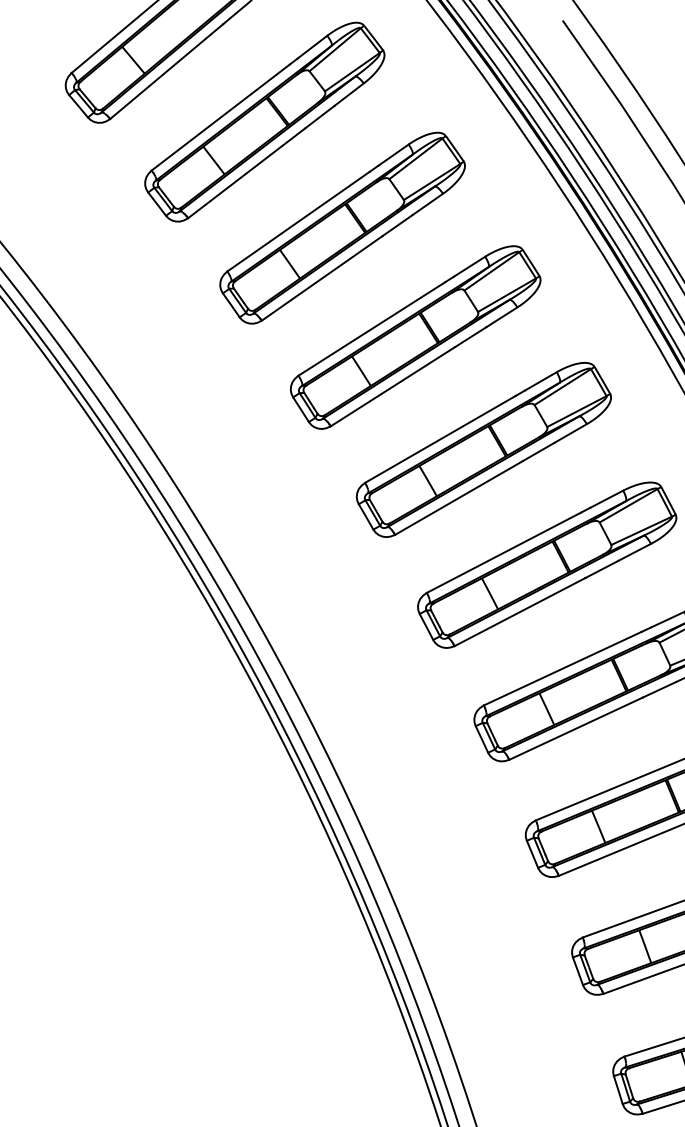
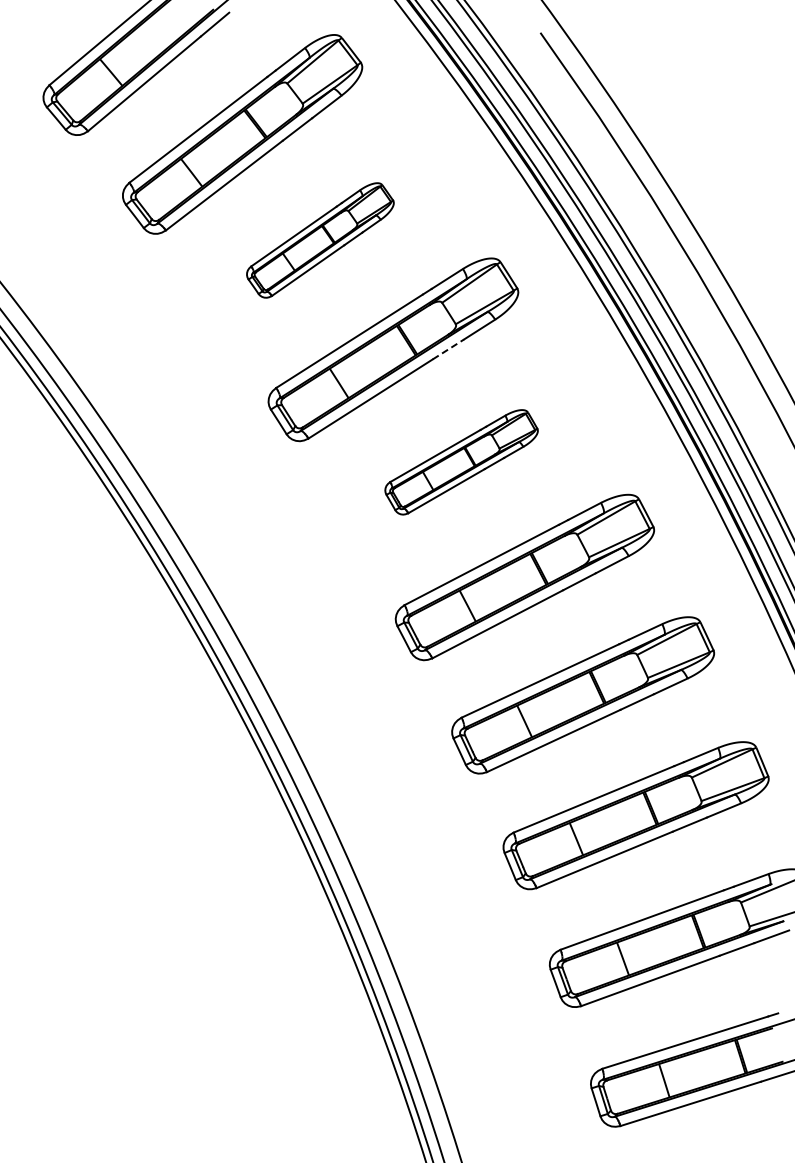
part: (342, 228) -> (320, 240), size x0.6
line: (470, 337) -> (448, 349), solid -> dashed
part: (483, 450) -> (461, 462), size x0.6

